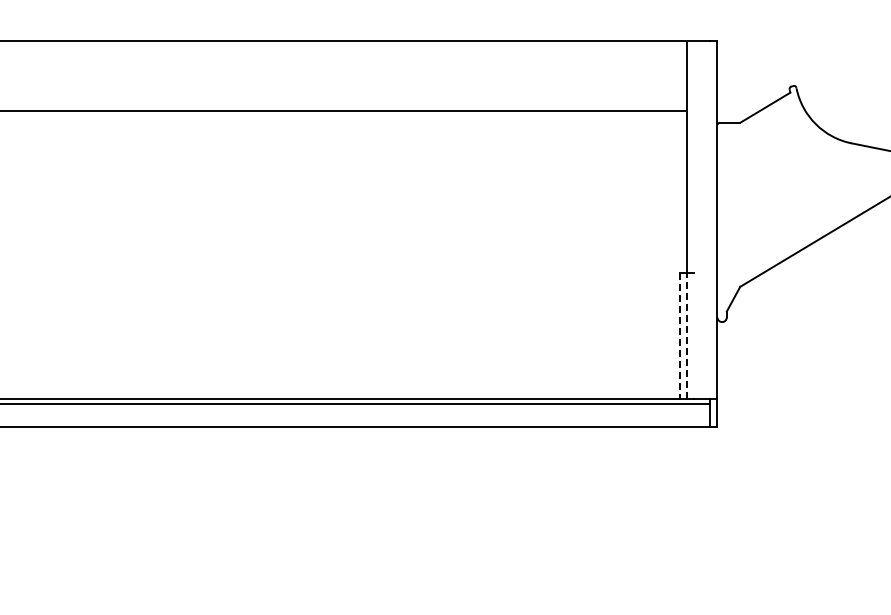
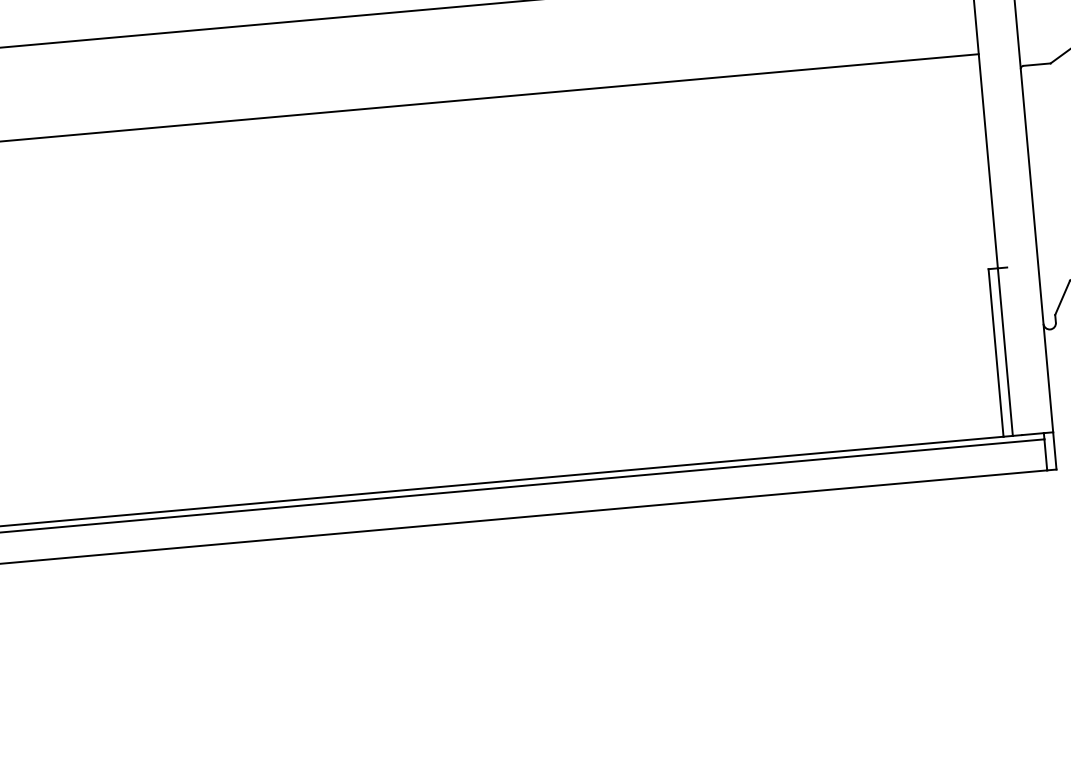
line: (687, 335) -> (1005, 351), dashed -> solid
line: (679, 336) -> (995, 353), dashed -> solid

